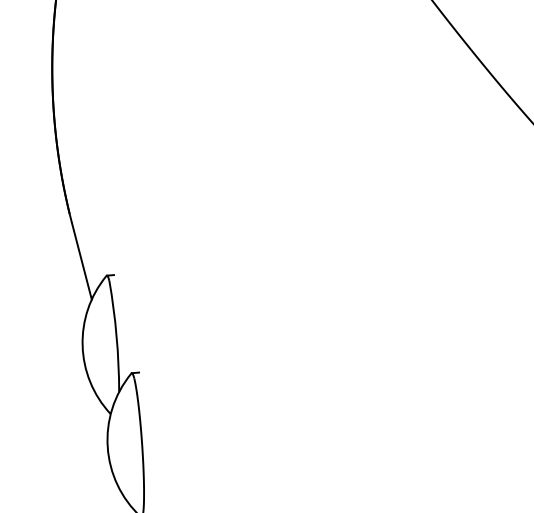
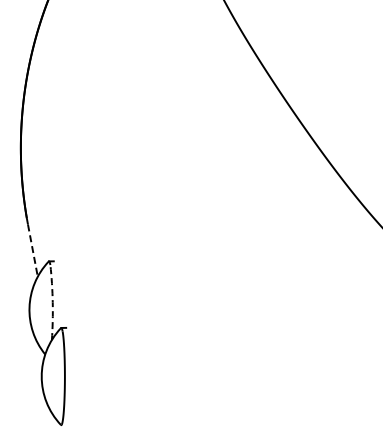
line: (81, 261) -> (32, 250), solid -> dashed
arc: (116, 336) -> (52, 302), solid -> dashed

